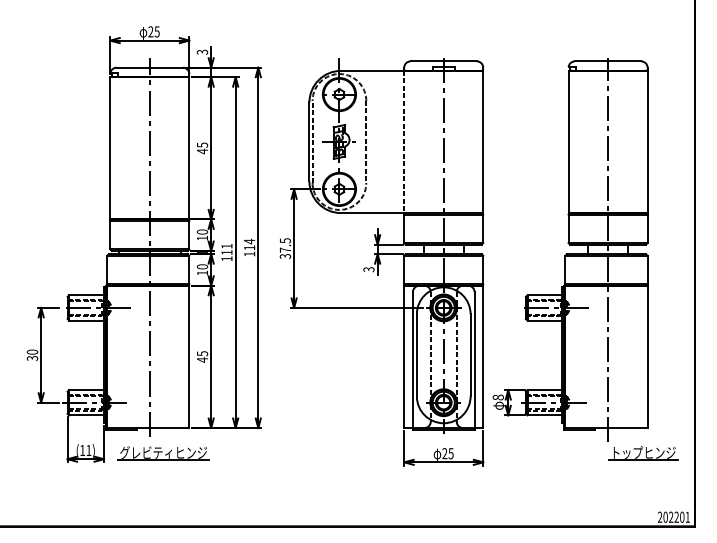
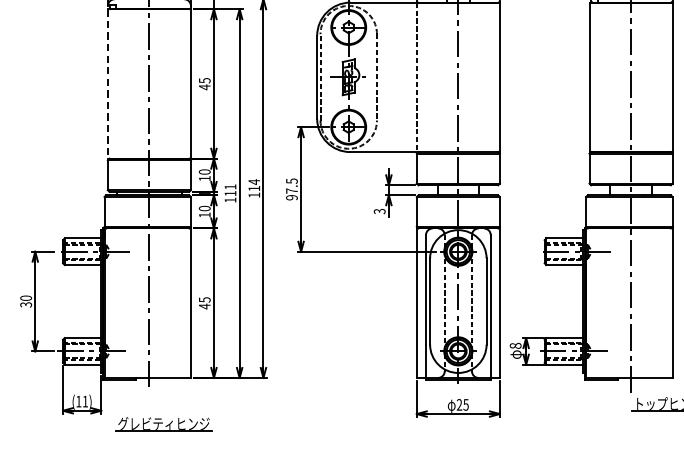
line: (110, 148) -> (108, 84), solid -> dashed
text: (285, 256) -> (292, 197), 37.5 -> 97.5
part: (163, 453) -> (163, 424), moved

